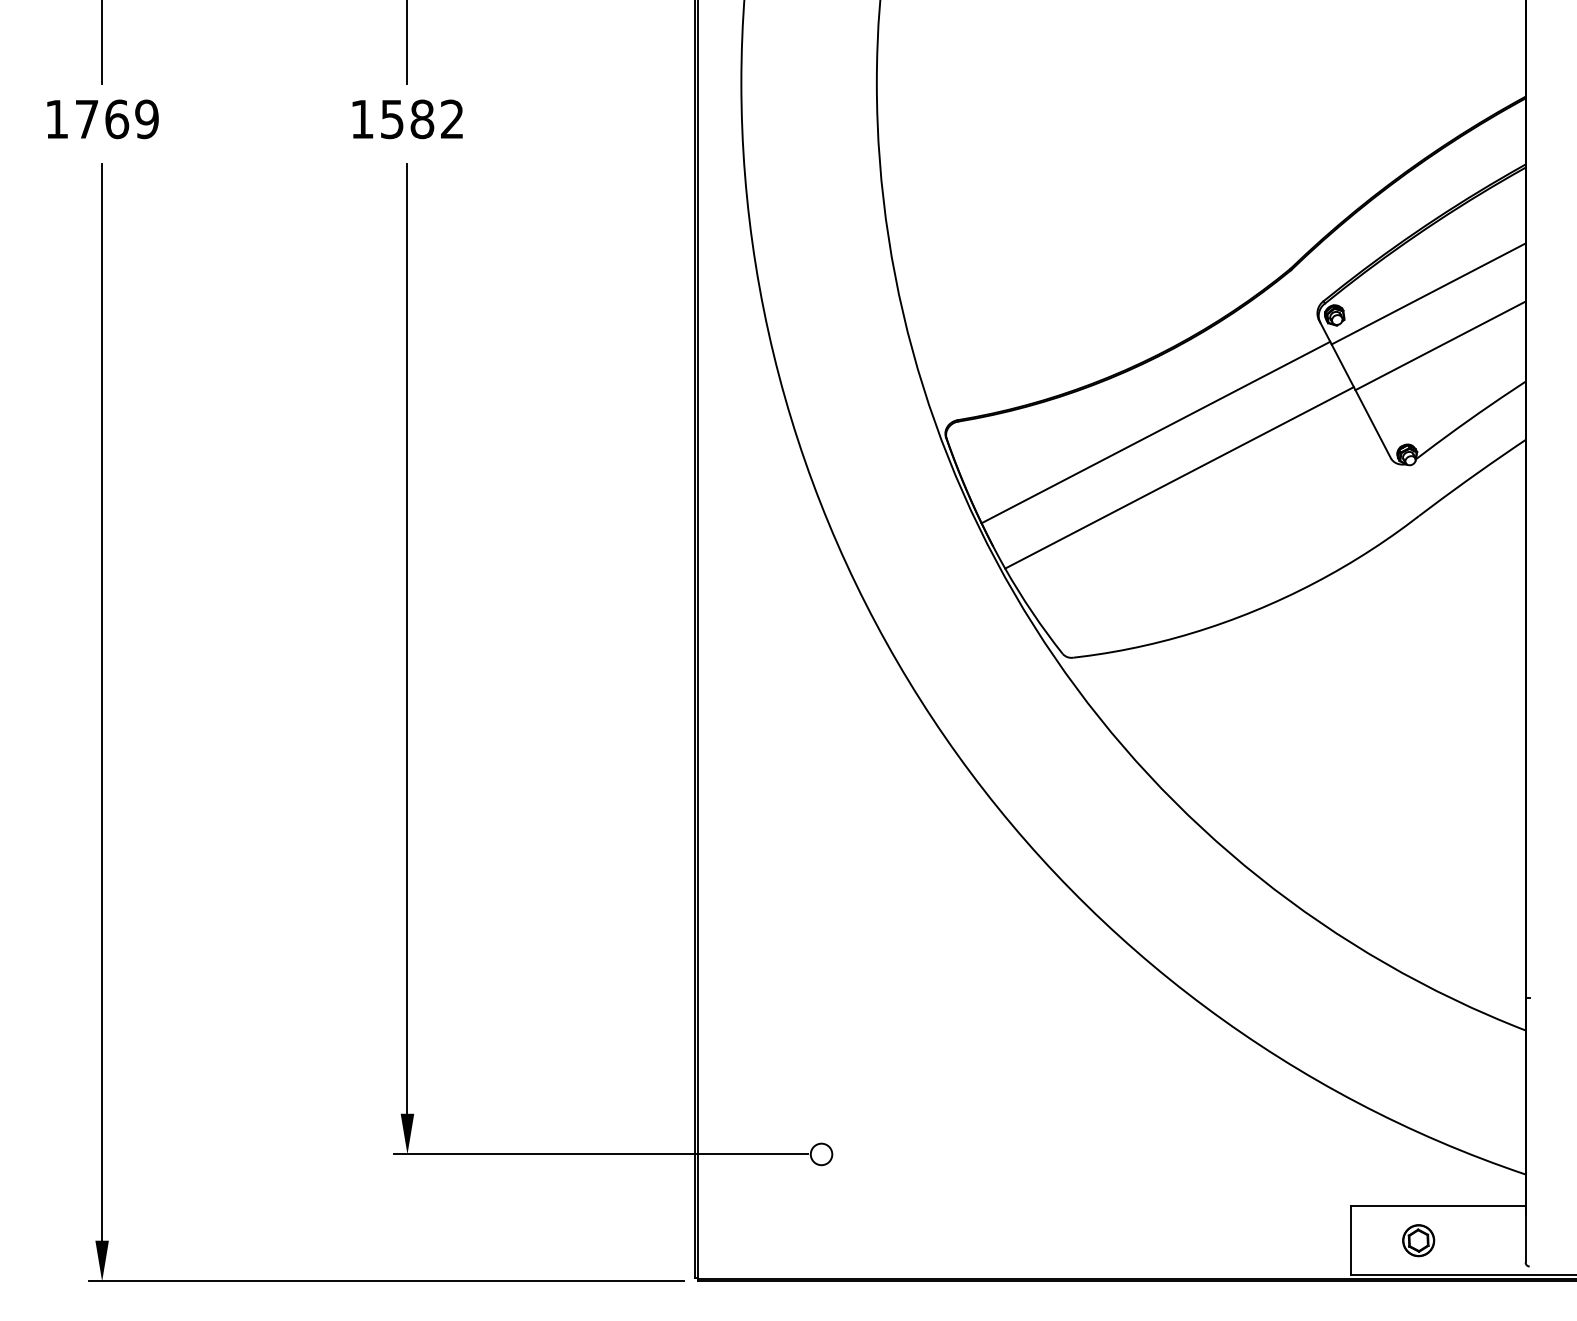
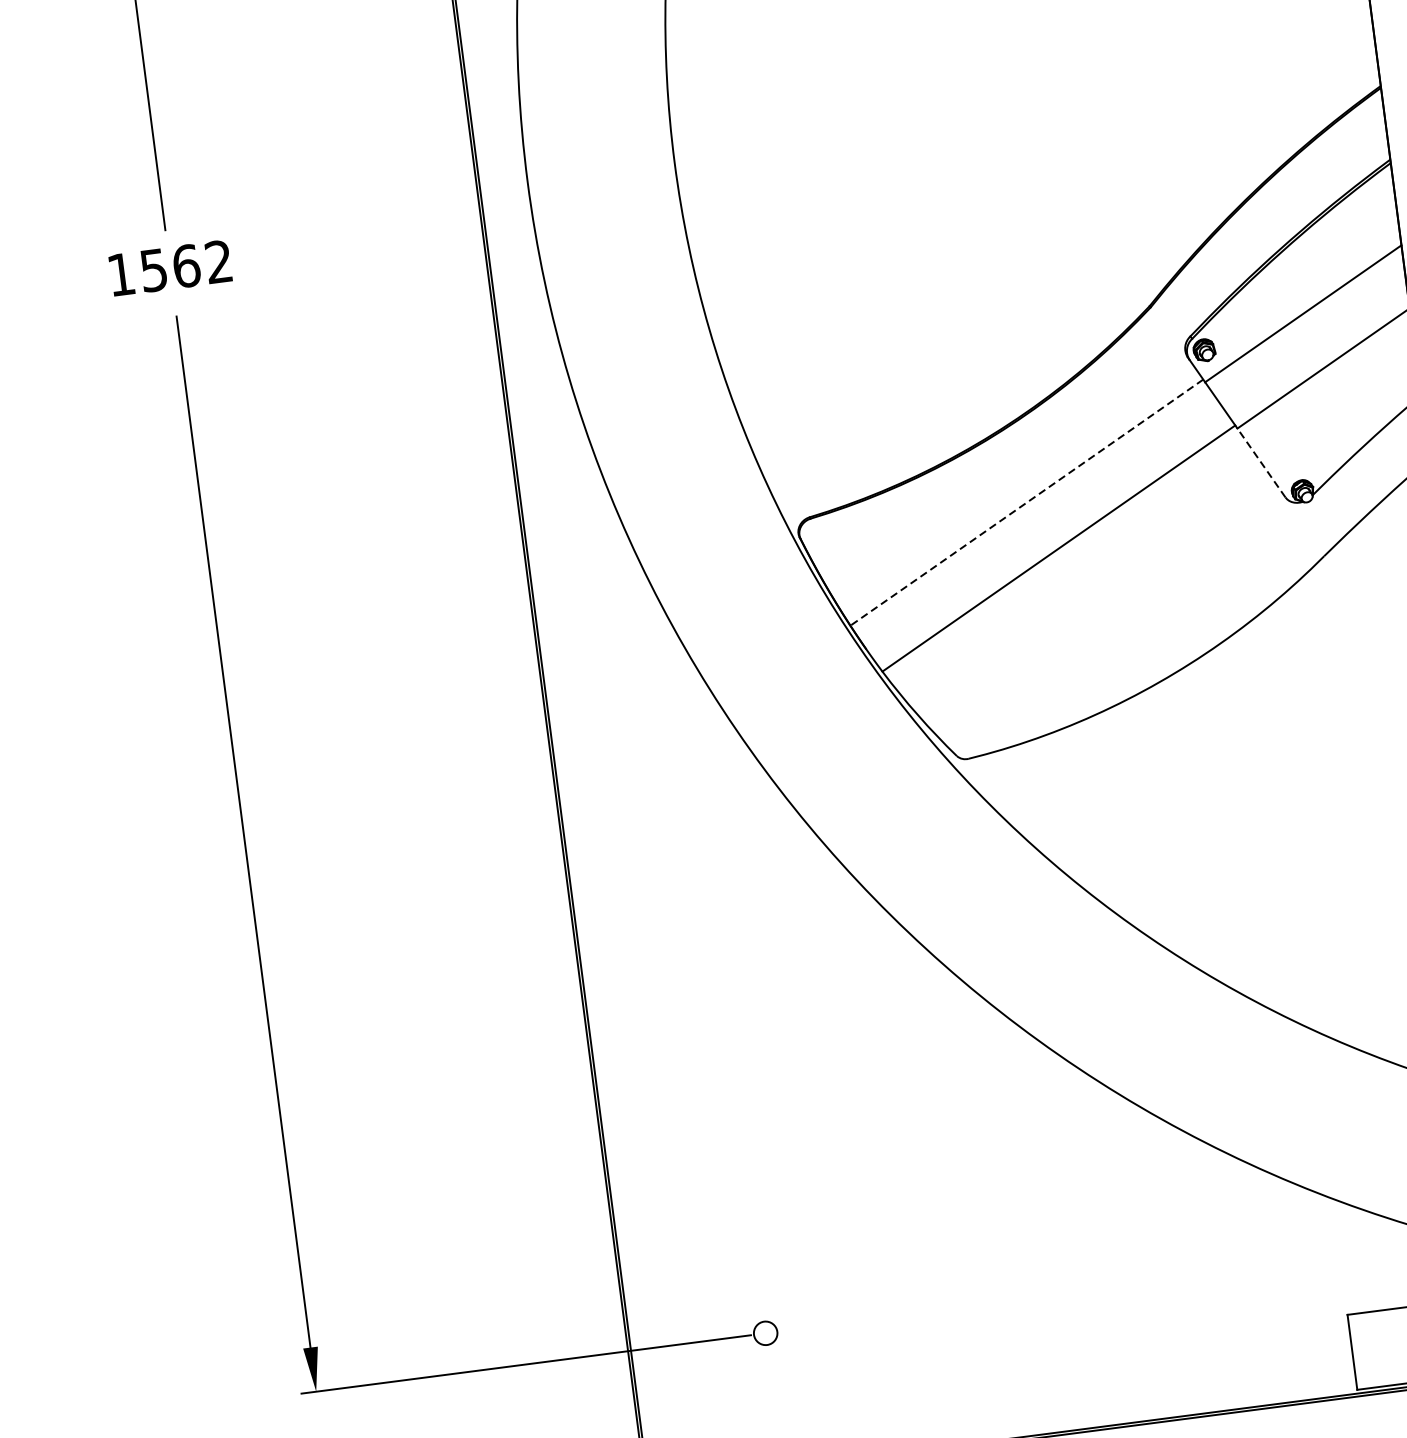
text: (422, 118) -> (186, 265), 1582 -> 1562
line: (1372, 423) -> (1260, 462), solid -> dashed
line: (1155, 432) -> (1026, 502), solid -> dashed

